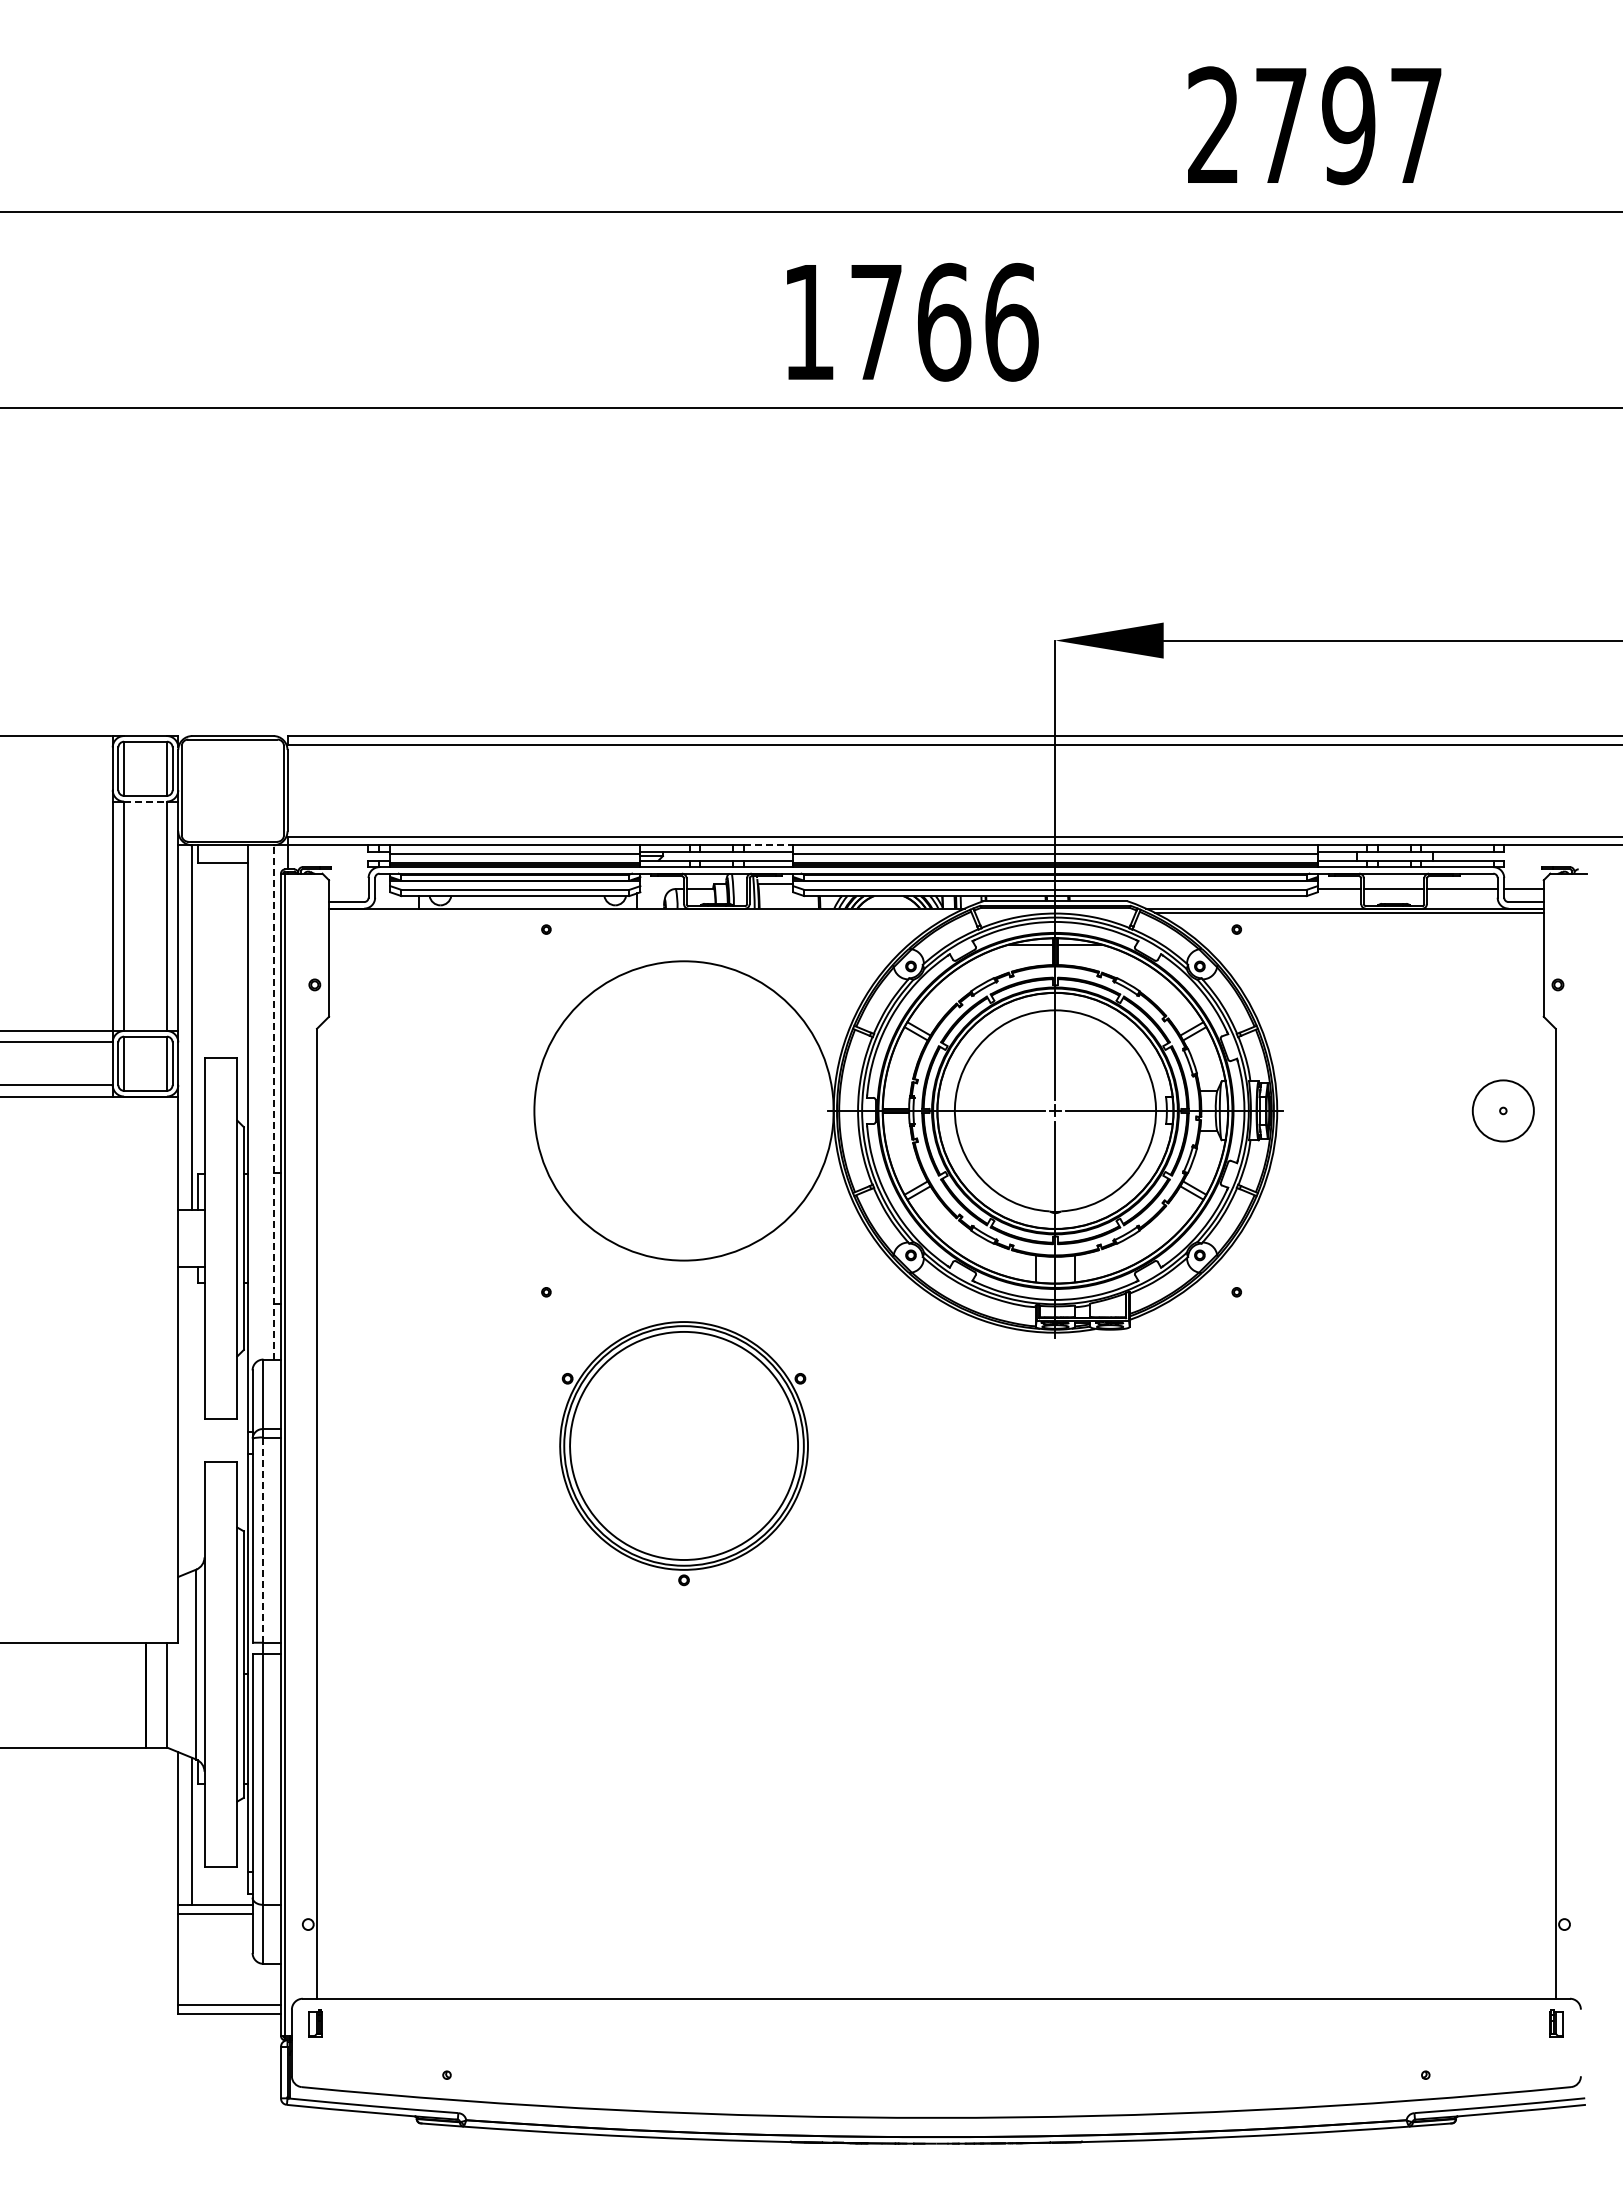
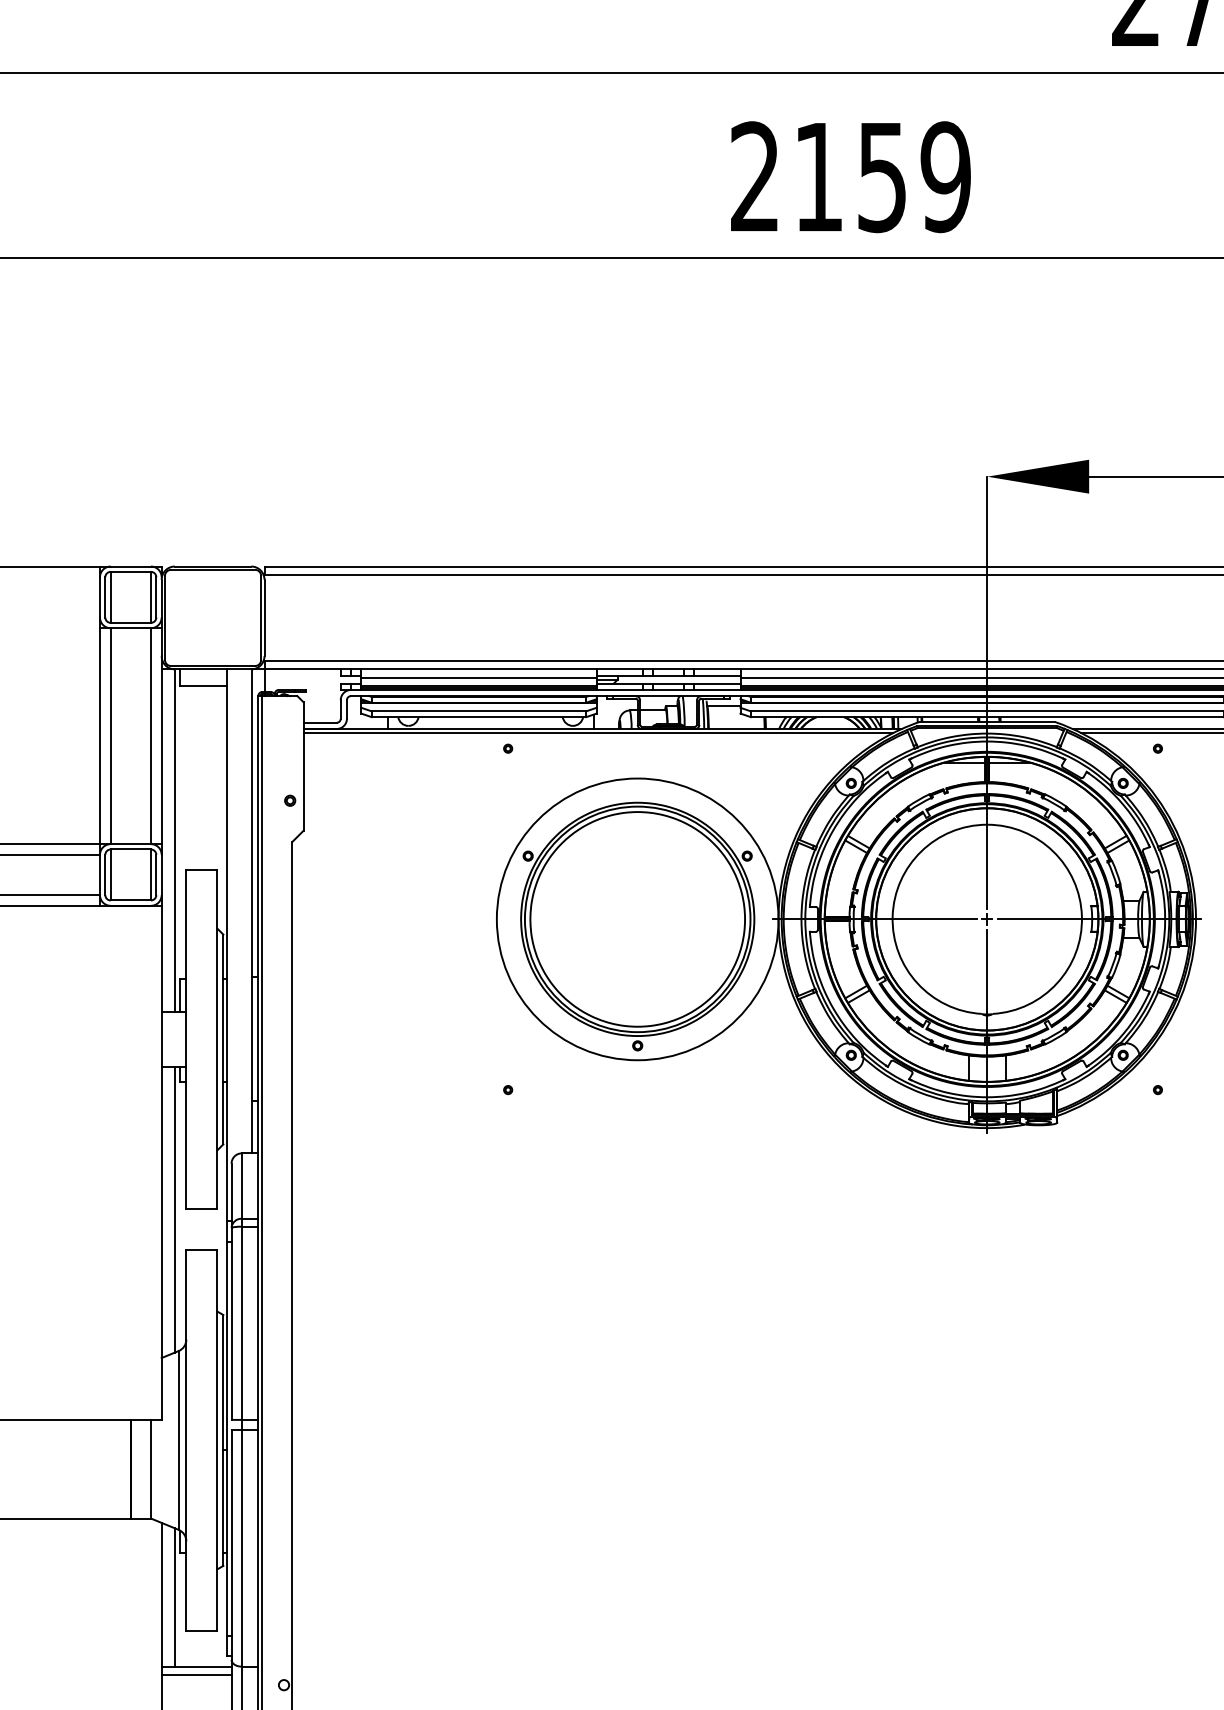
text: (910, 321) -> (850, 176), 1766 -> 2159
line: (146, 801) -> (131, 628), dashed -> solid
line: (768, 845) -> (717, 669), dashed -> solid
line: (642, 913) -> (598, 733), added
line: (274, 1101) -> (252, 910), dashed -> solid
line: (192, 1419) -> (175, 1209), added
part: (683, 1453) -> (637, 926), moved
line: (263, 1540) -> (241, 1323), dashed -> solid

